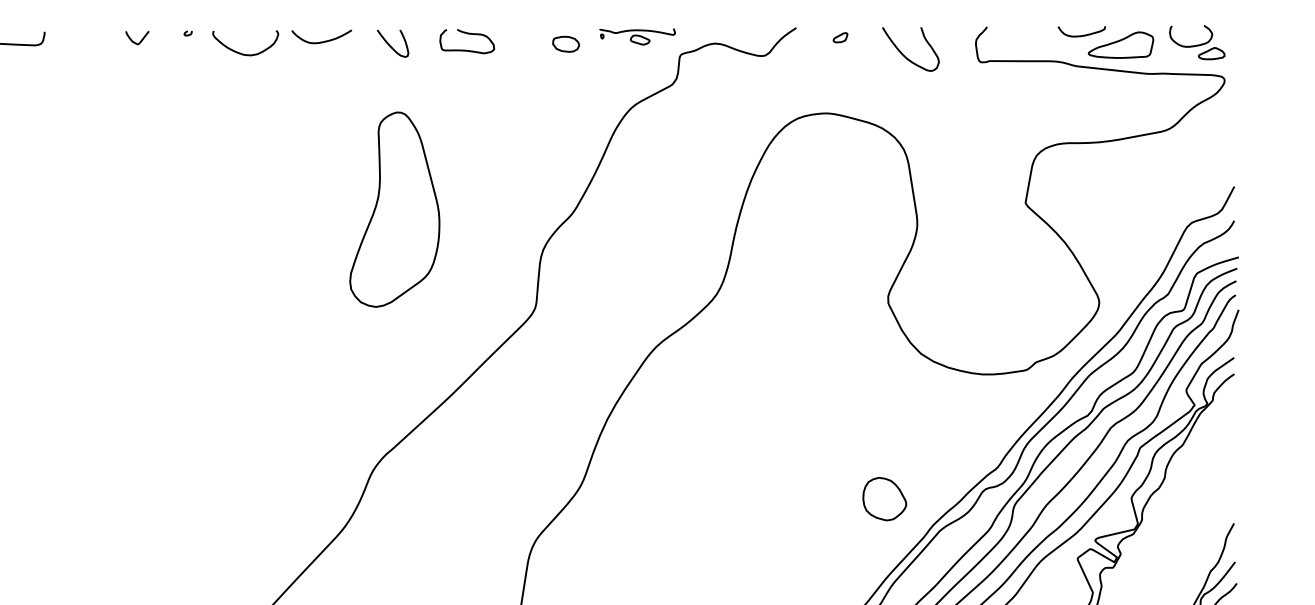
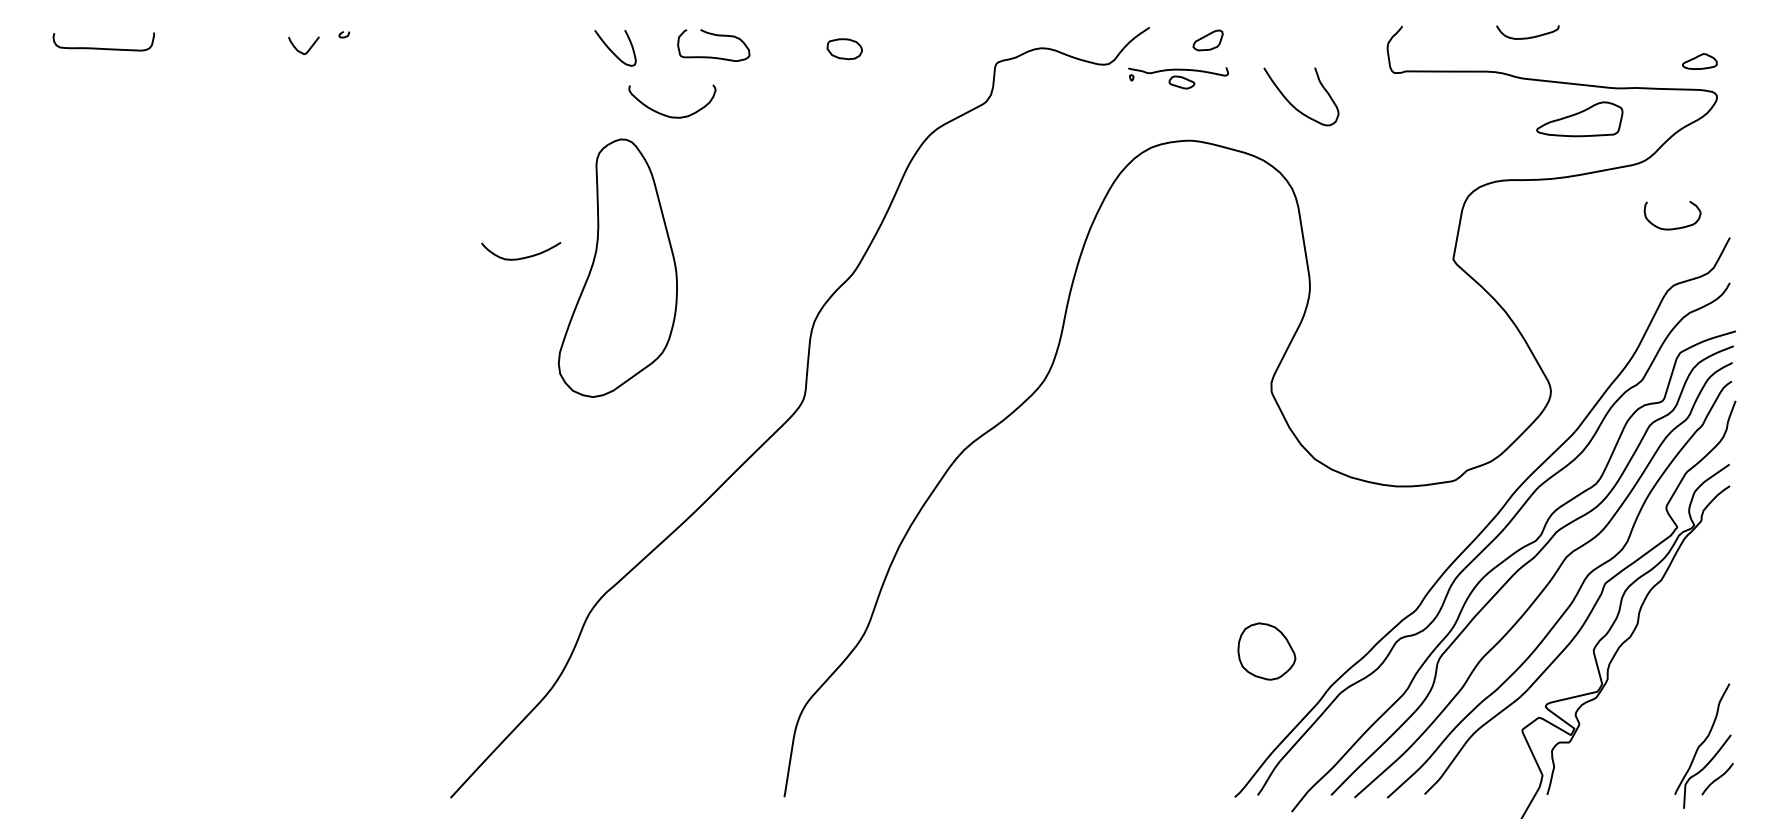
part: (637, 37) -> (1178, 78), moved
part: (840, 37) -> (1208, 40), size x1.6
curve: (141, 39) -> (309, 47), moved
curve: (322, 41) -> (521, 257), moved
part: (1120, 45) -> (1579, 119), moved
curve: (1193, 45) -> (1675, 227), moved
curve: (242, 53) -> (668, 115), moved
curve: (904, 55) -> (1292, 104), moved

